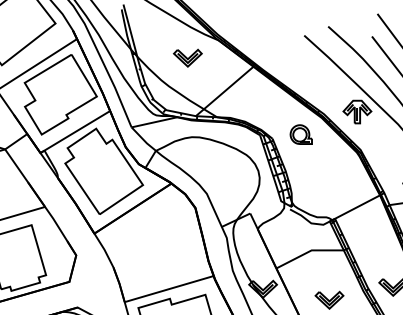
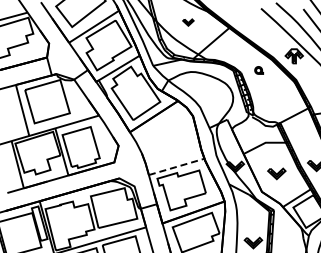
part: (188, 57) -> (188, 22), size x0.6
part: (300, 134) -> (258, 70), size x0.6
line: (168, 288) -> (176, 166), solid -> dashed

